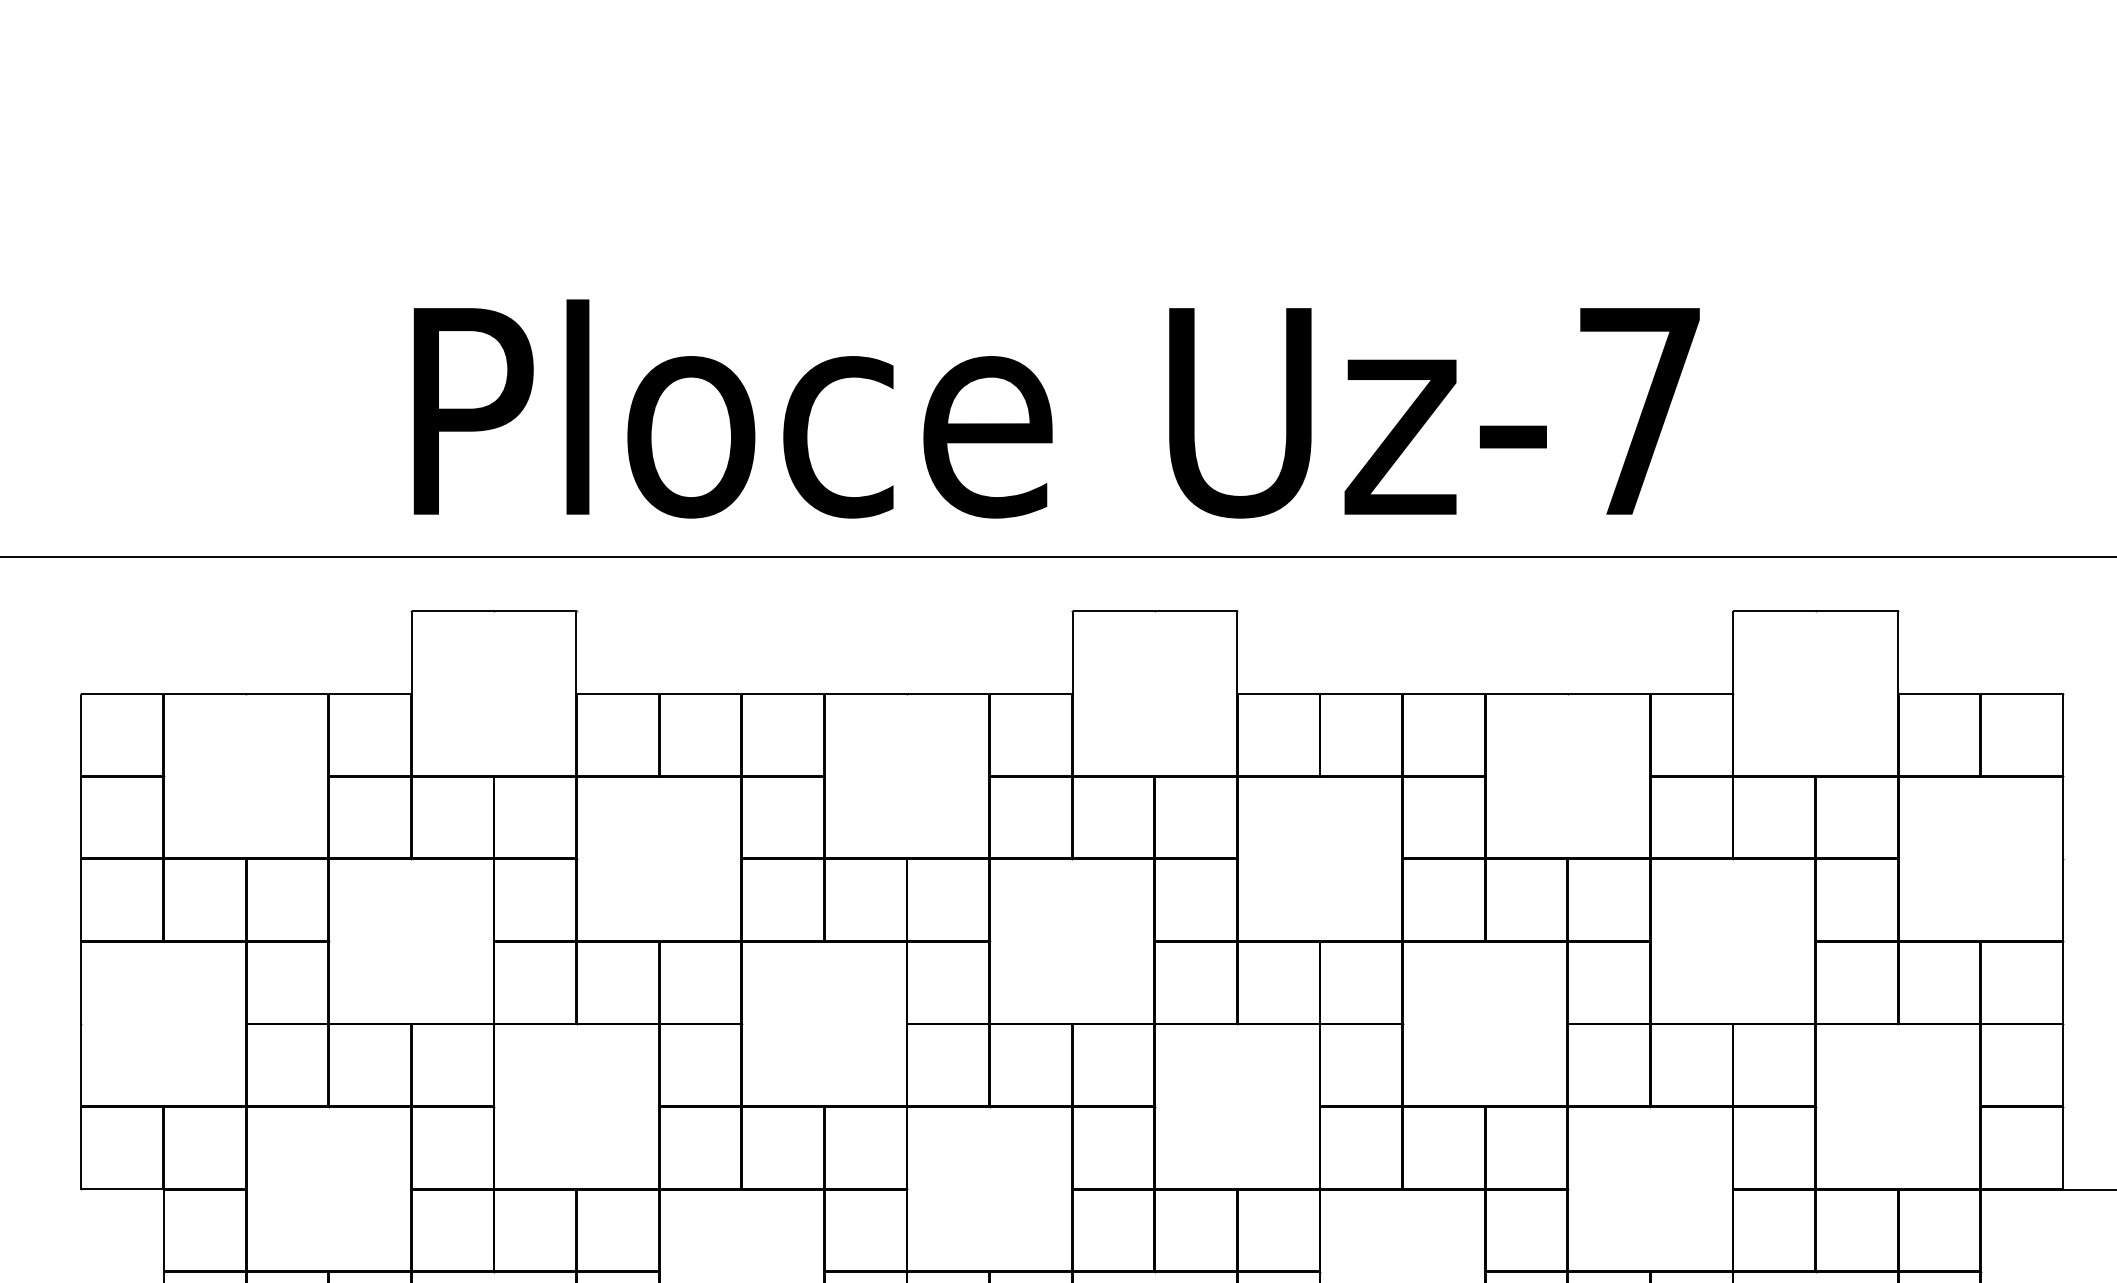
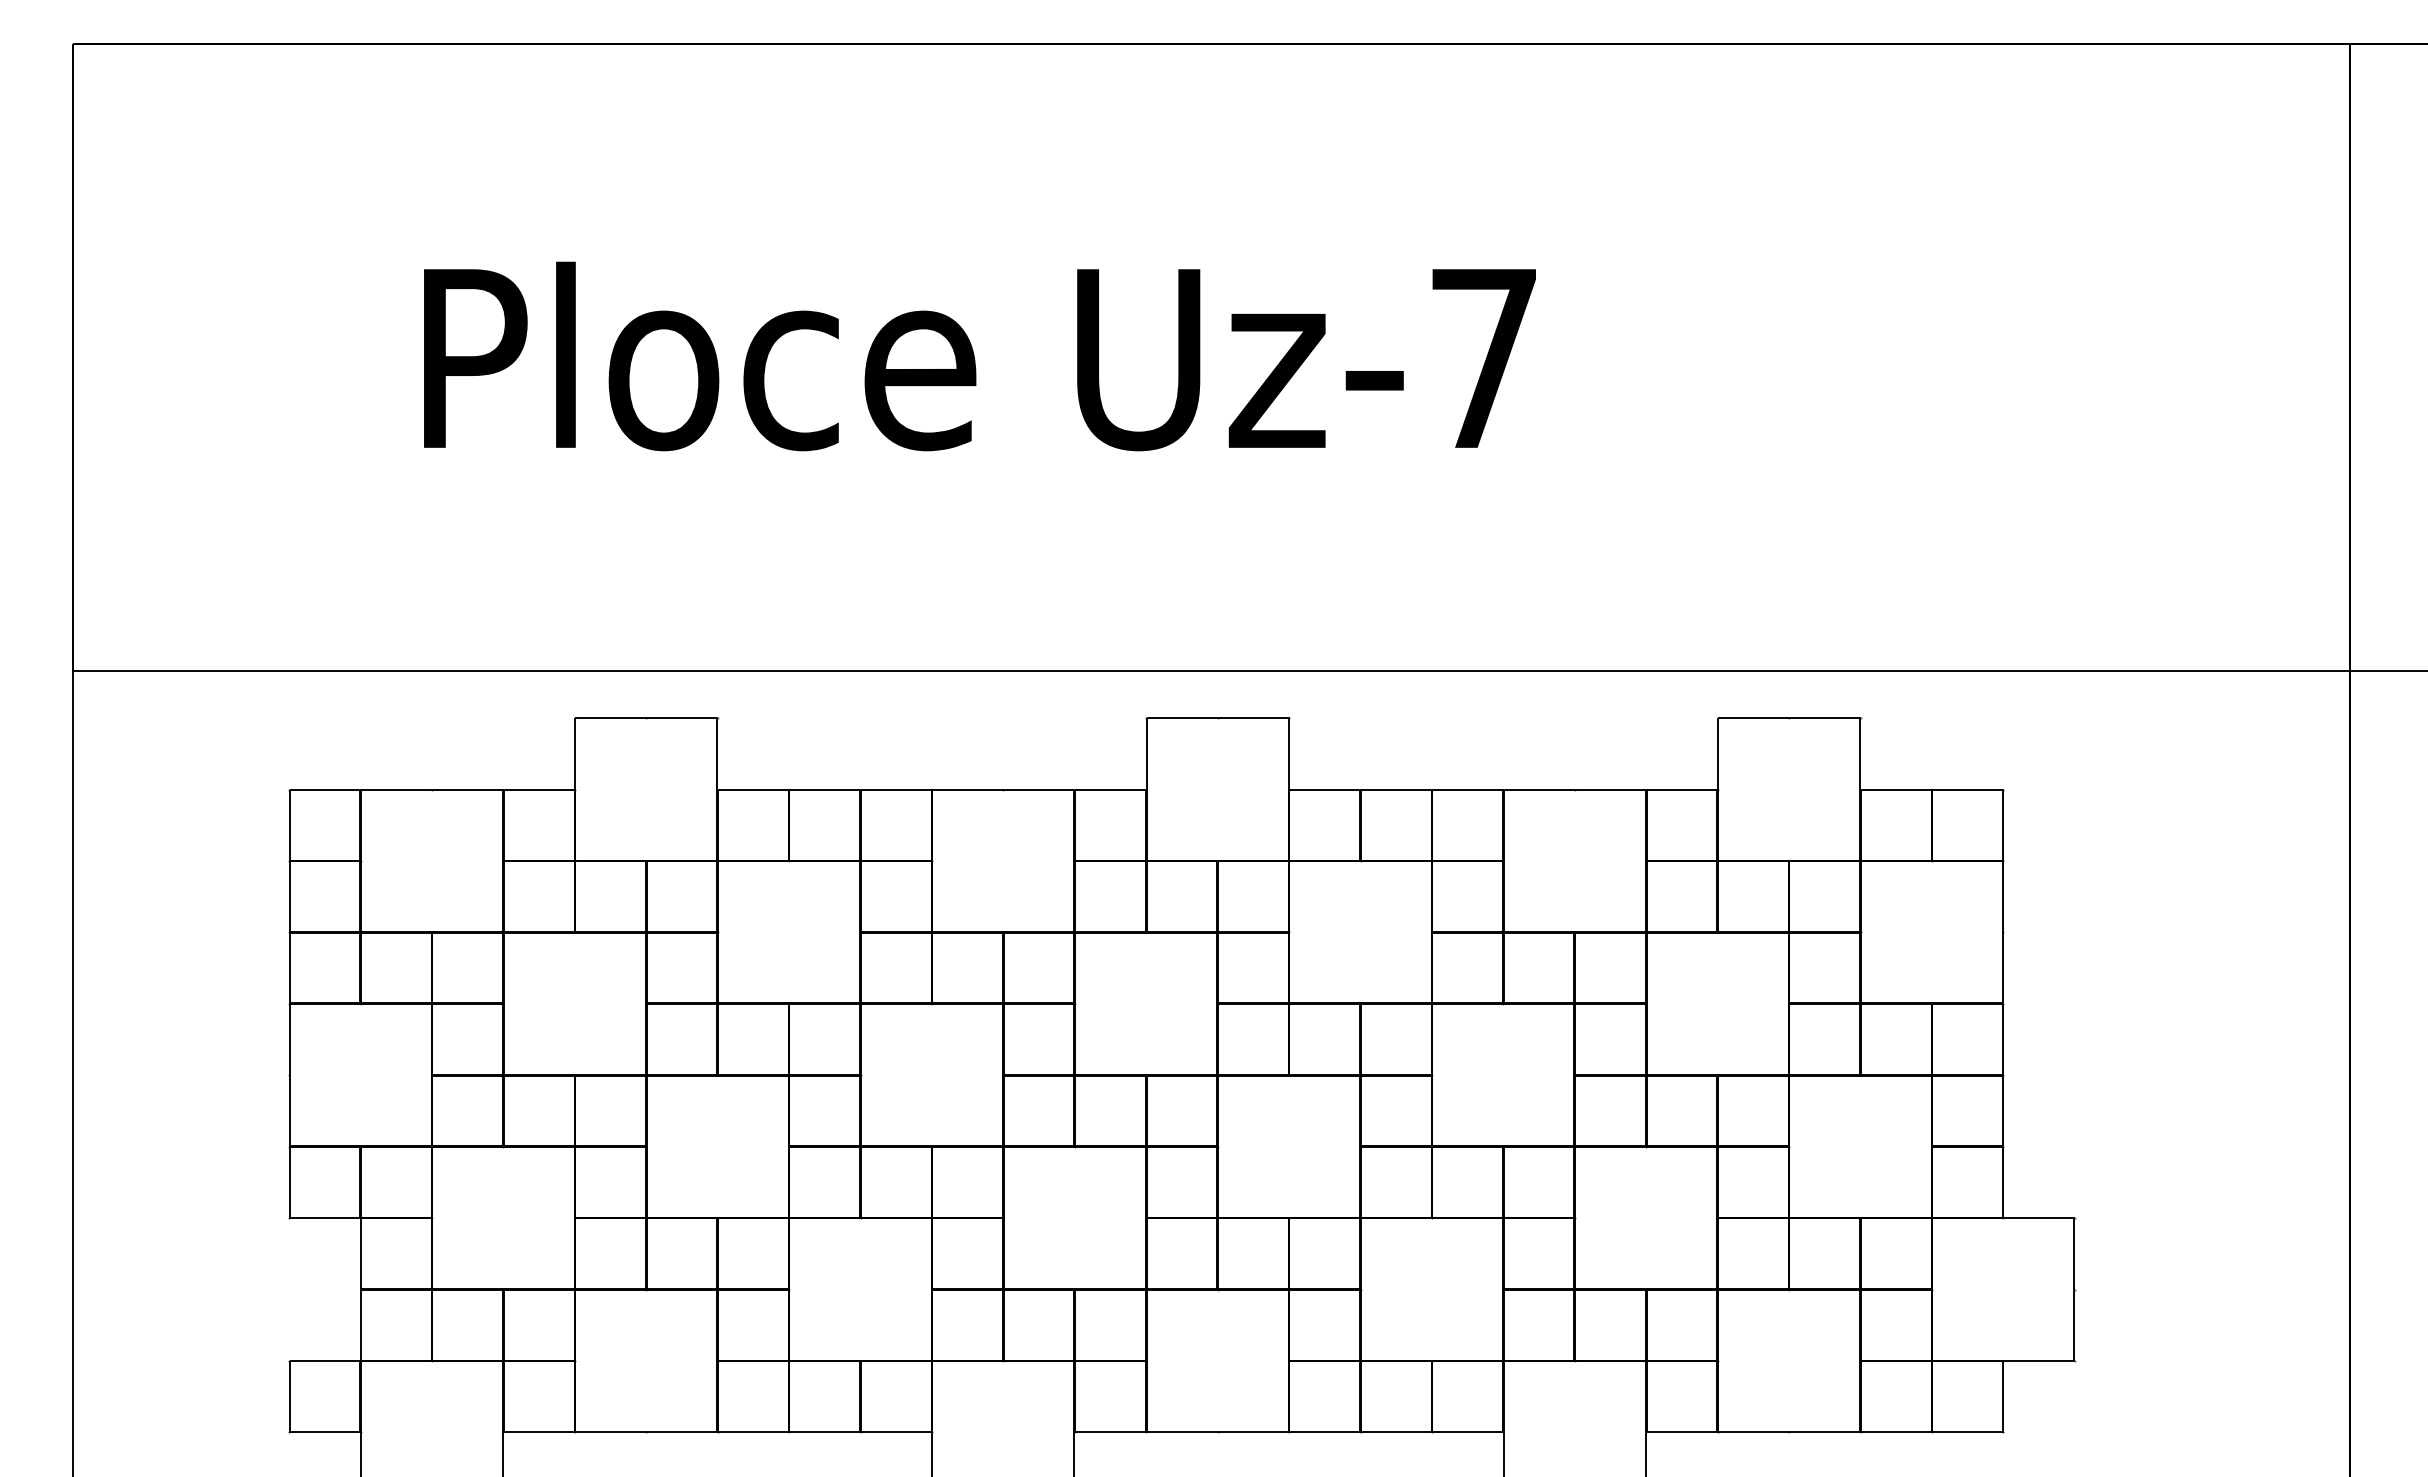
text: (1056, 409) -> (979, 356), moved

